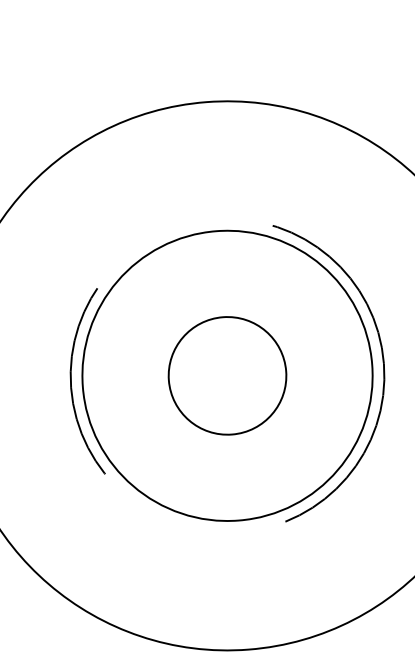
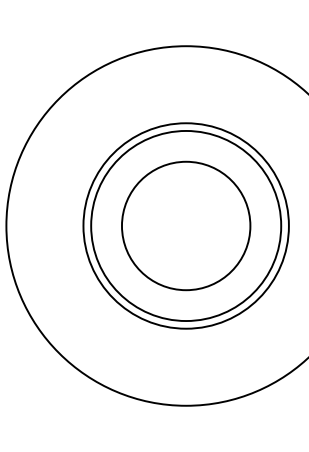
circle: (226, 375) -> (185, 225), dashed -> solid
circle: (226, 375) -> (185, 225), size x1.67

